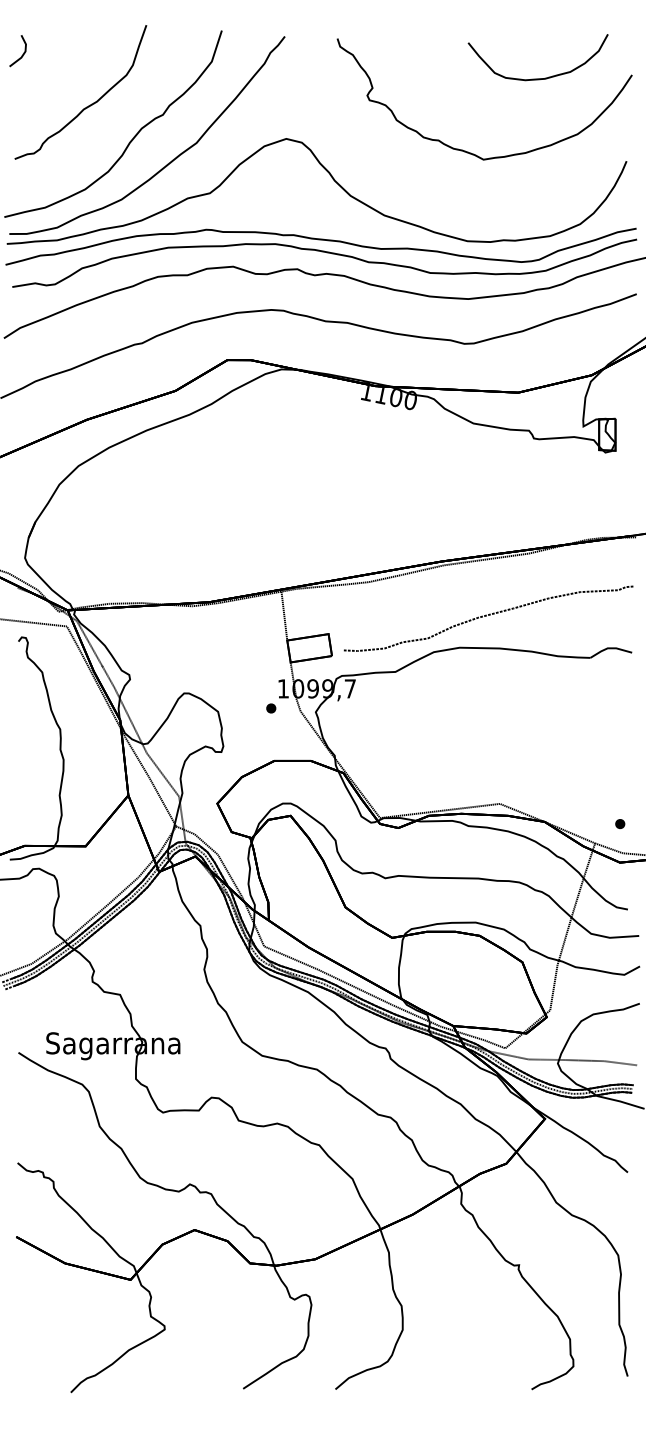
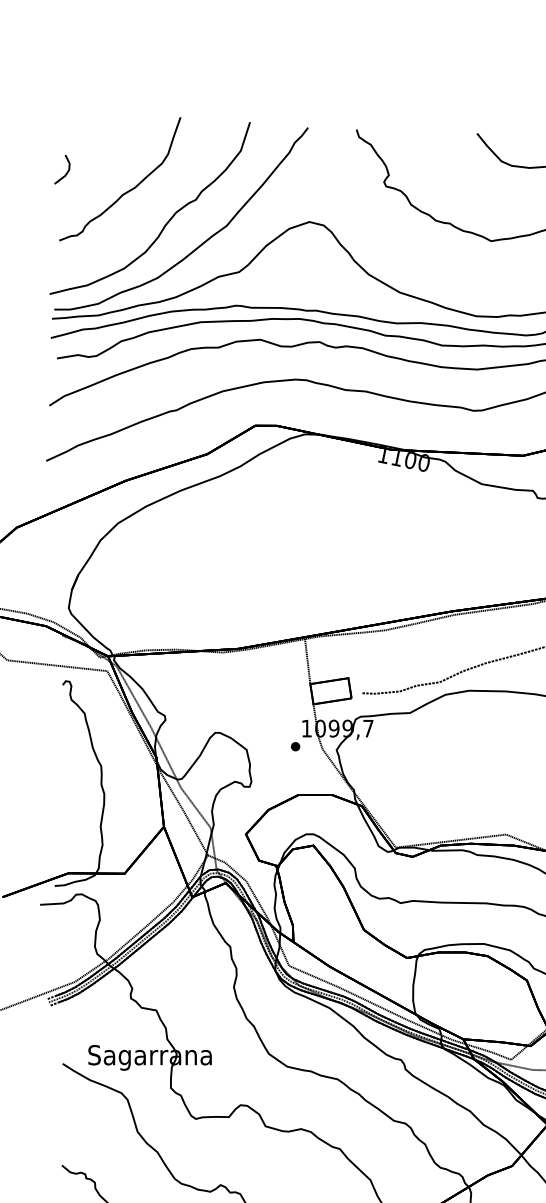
part: (17, 51) -> (61, 170), moved

